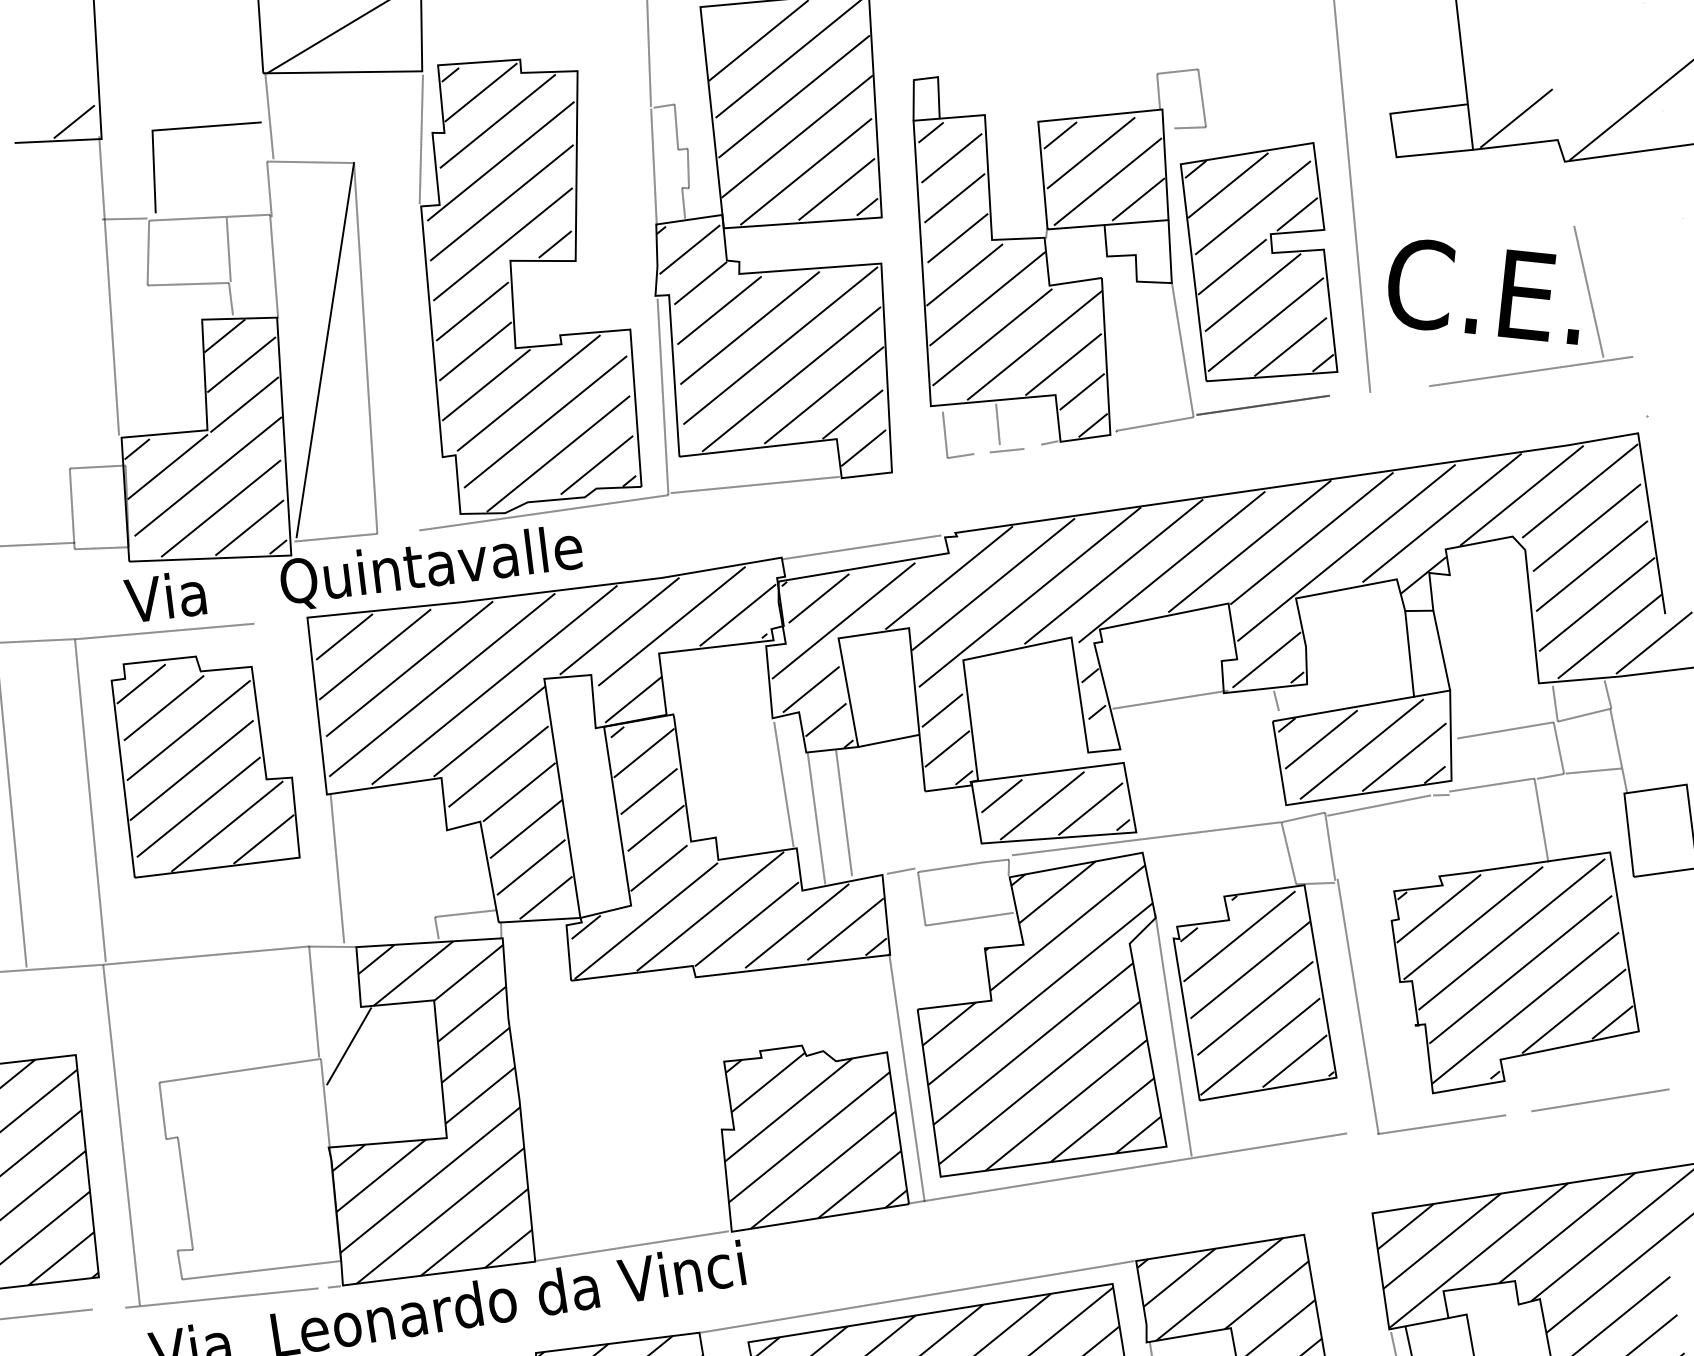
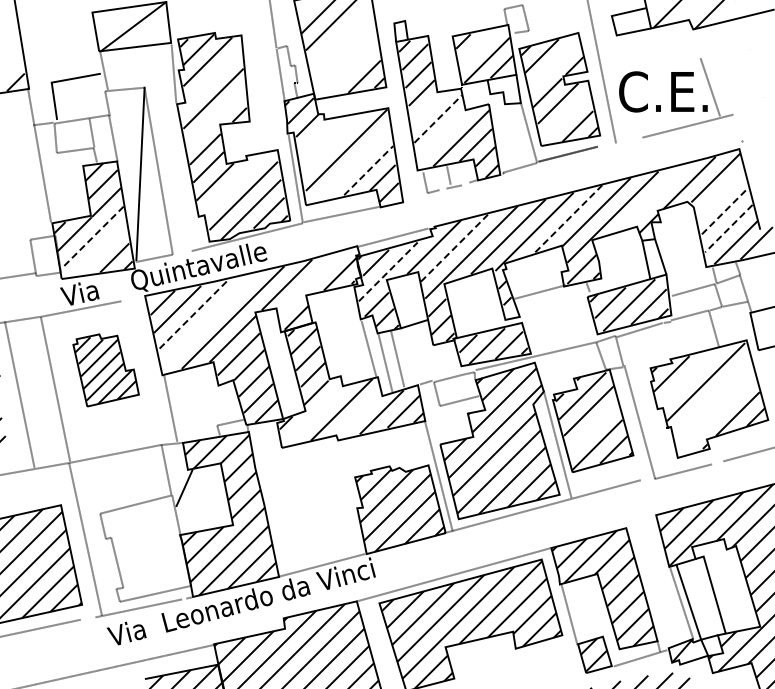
line: (793, 96) -> (340, 36), removed
line: (797, 136) -> (344, 54), removed
line: (1091, 153) -> (478, 48), removed
line: (499, 160) -> (210, 79), removed
line: (805, 172) -> (349, 70), removed
line: (1251, 206) -> (553, 64), removed
line: (501, 244) -> (215, 117), removed
line: (964, 273) -> (426, 108), removed
line: (988, 297) -> (438, 118), solid -> dashed
line: (719, 311) -> (317, 137), removed
line: (1265, 324) -> (565, 117), removed
line: (749, 327) -> (331, 143), removed
line: (991, 335) -> (441, 135), removed
line: (790, 378) -> (352, 164), removed
line: (528, 392) -> (234, 183), removed
line: (823, 395) -> (368, 170), solid -> dashed
line: (208, 475) -> (93, 236), solid -> dashed
line: (220, 508) -> (100, 250), removed
line: (1441, 517) -> (654, 196), removed
line: (1586, 528) -> (720, 194), removed
line: (1251, 545) -> (569, 218), solid -> dashed
line: (1593, 566) -> (725, 211), solid -> dashed
line: (993, 582) -> (454, 247), solid -> dashed
line: (1596, 604) -> (728, 228), solid -> dashed
line: (844, 620) -> (388, 271), solid -> dashed
line: (671, 626) -> (310, 282), removed
line: (408, 669) -> (193, 314), solid -> dashed
line: (442, 683) -> (209, 319), removed
part: (203, 771) -> (105, 370), size x0.7
line: (645, 919) -> (312, 416), removed
line: (1472, 922) -> (687, 378), removed
line: (746, 923) -> (358, 413), removed
line: (1520, 969) -> (711, 397), removed
line: (1255, 1007) -> (593, 427), removed
line: (1525, 1007) -> (715, 414), removed

